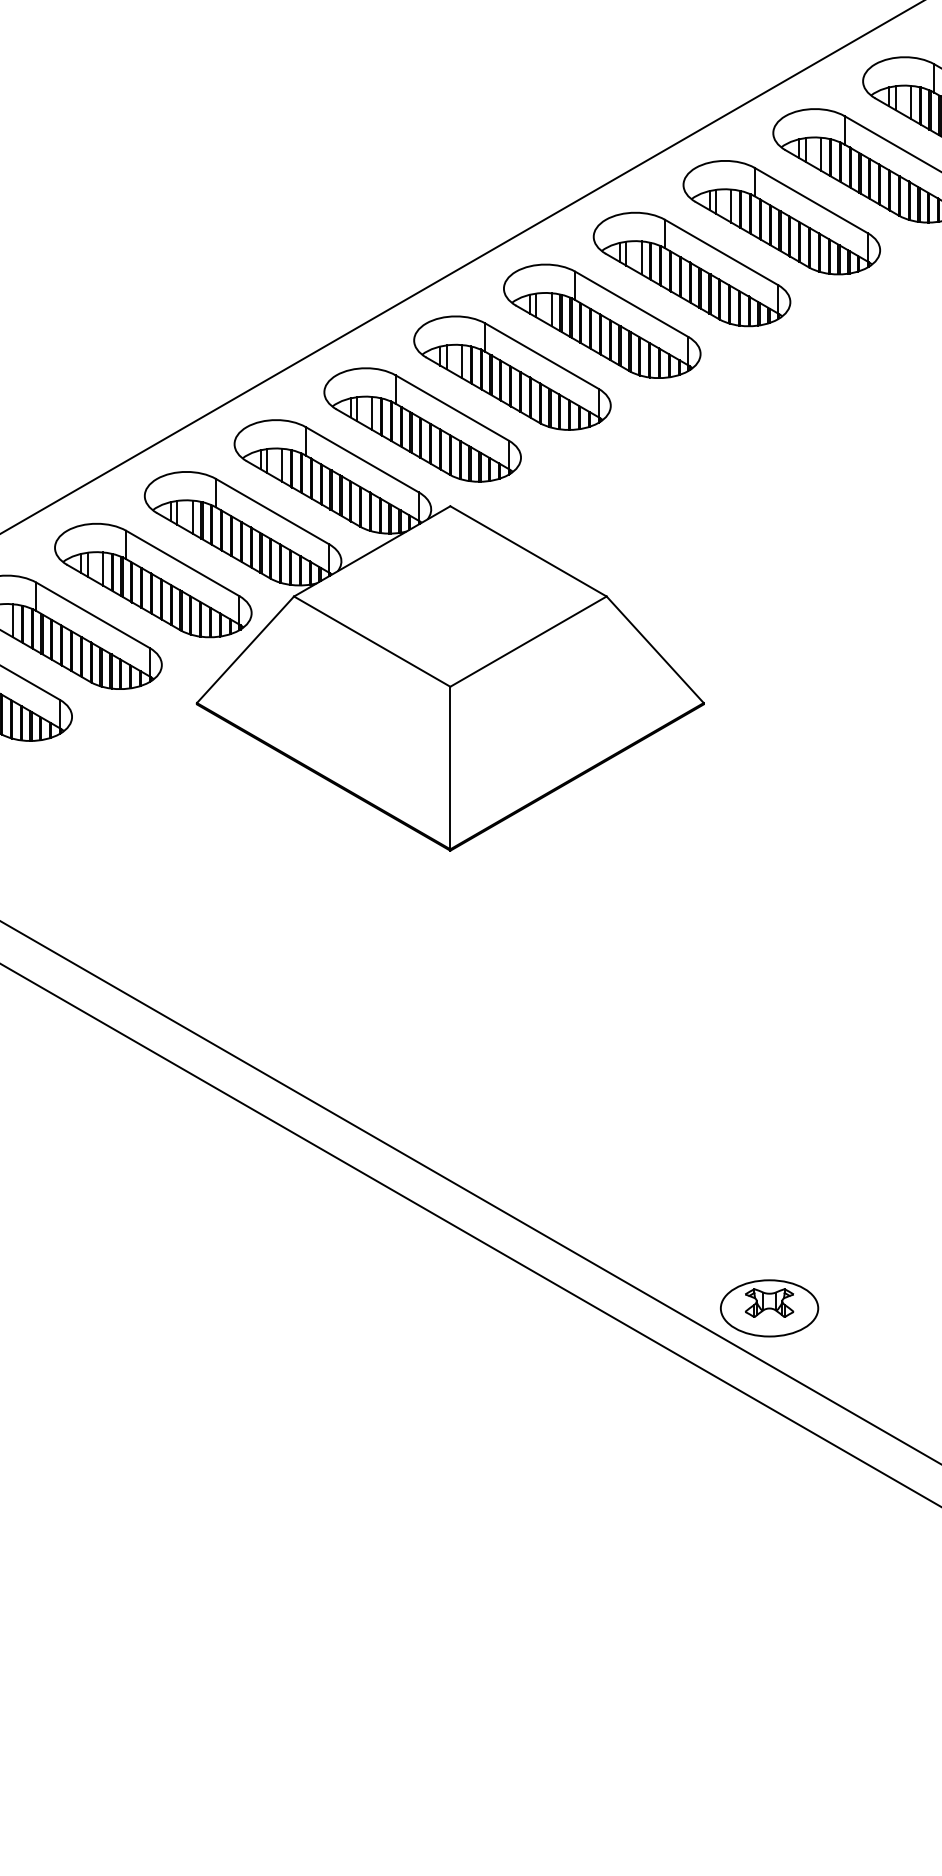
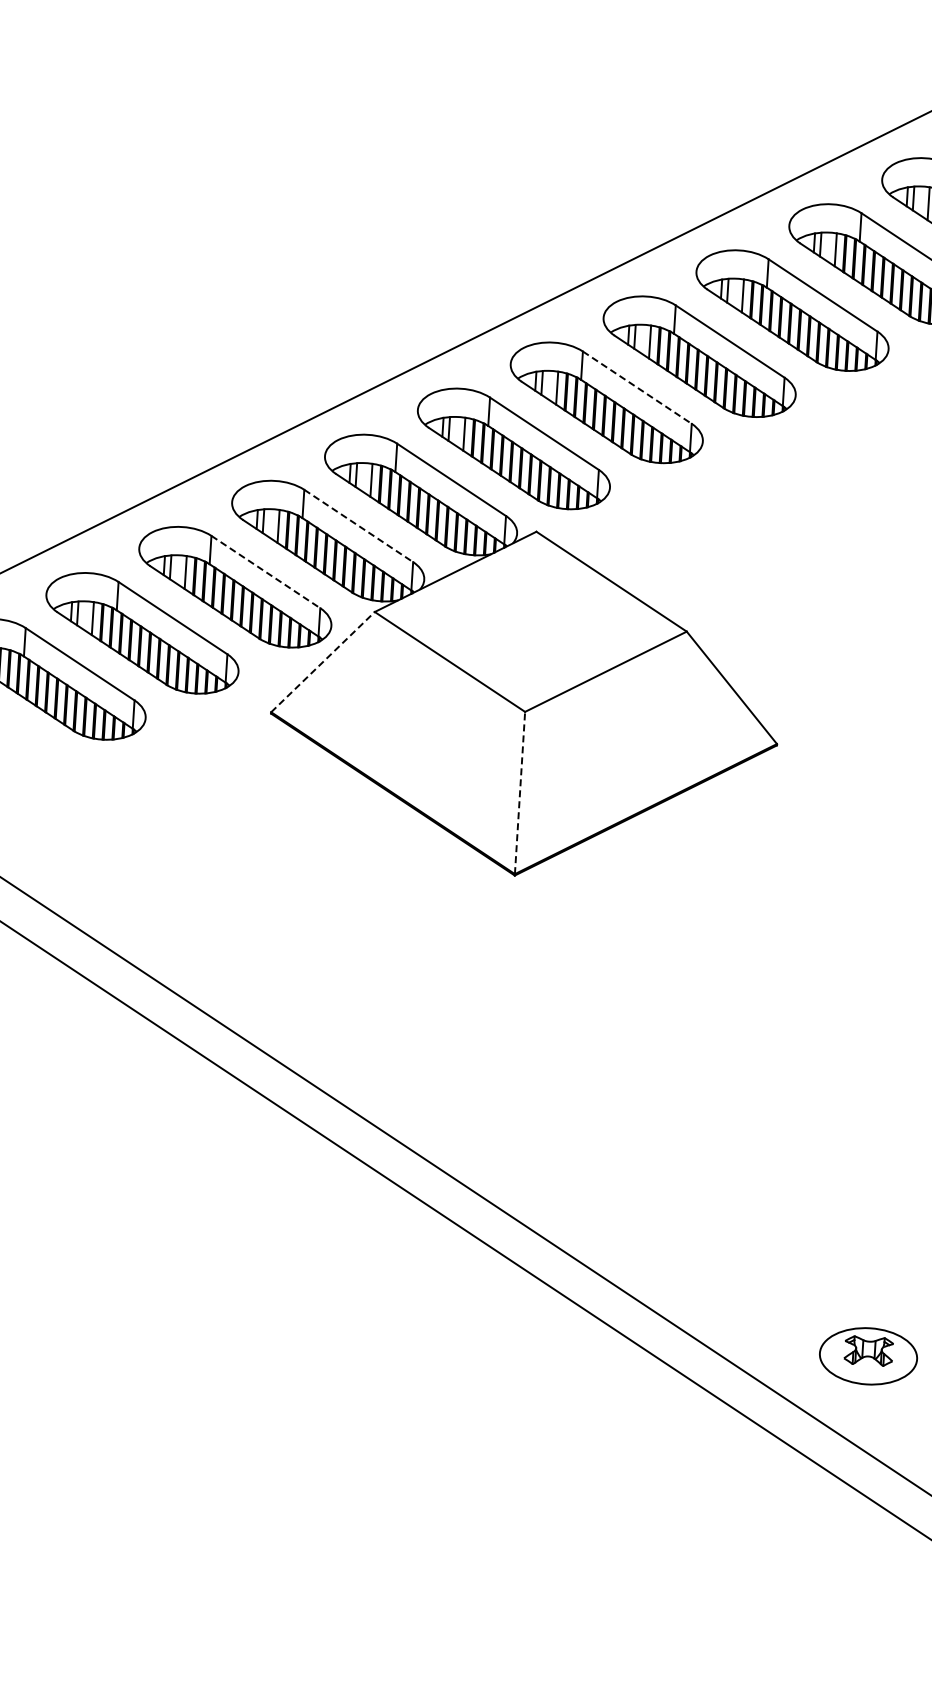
line: (542, 356) -> (637, 388), solid -> dashed
line: (273, 511) -> (359, 525), solid -> dashed
line: (183, 563) -> (266, 572), solid -> dashed
line: (245, 649) -> (323, 661), solid -> dashed
line: (450, 767) -> (520, 792), solid -> dashed
part: (769, 1308) -> (868, 1356), moved

